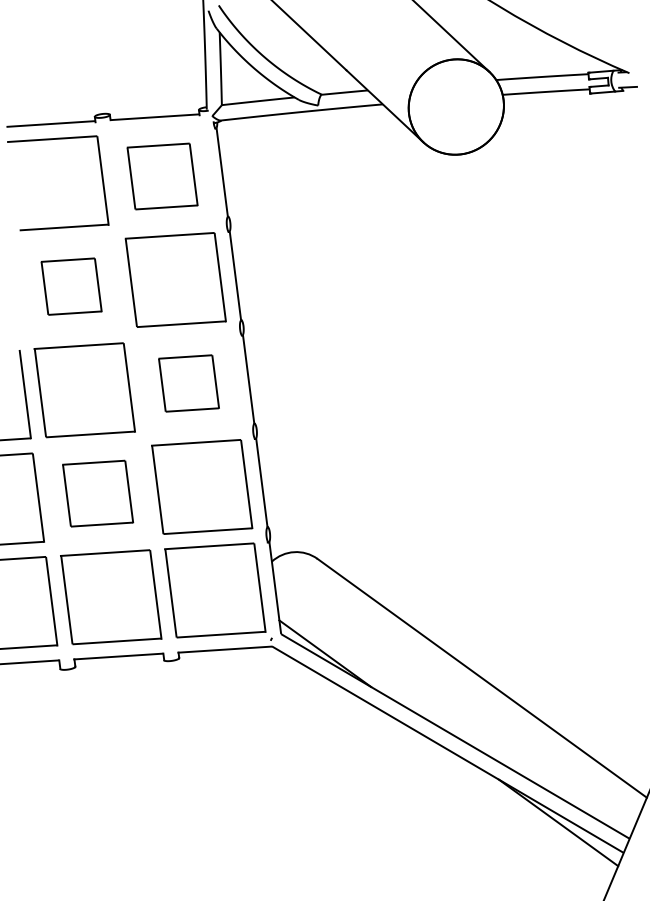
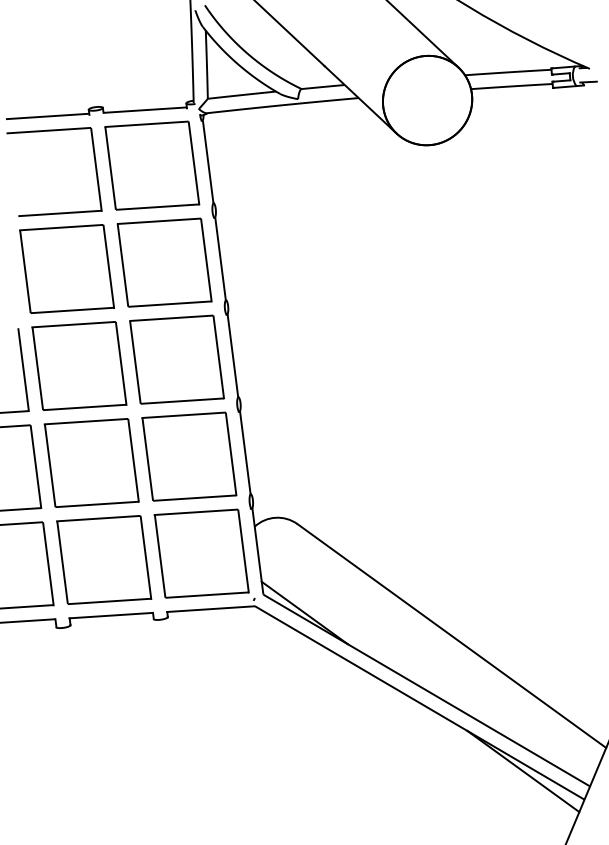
part: (162, 176) -> (152, 165), size x1.43
part: (71, 286) -> (66, 268), size x1.67
part: (188, 383) -> (176, 359), size x1.67
part: (97, 493) -> (91, 462), size x1.43

